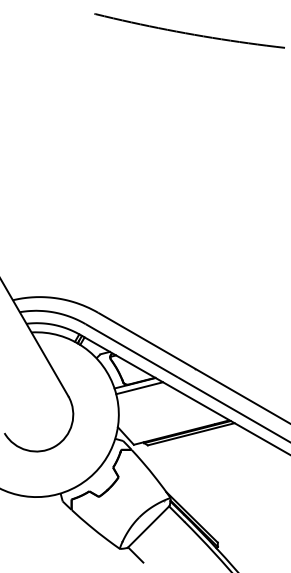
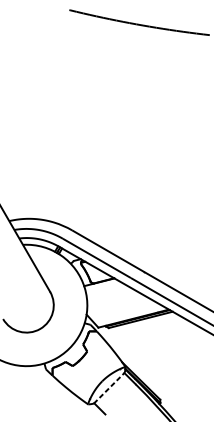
line: (139, 388) -> (102, 286), removed
line: (148, 526) -> (109, 387), solid -> dashed

